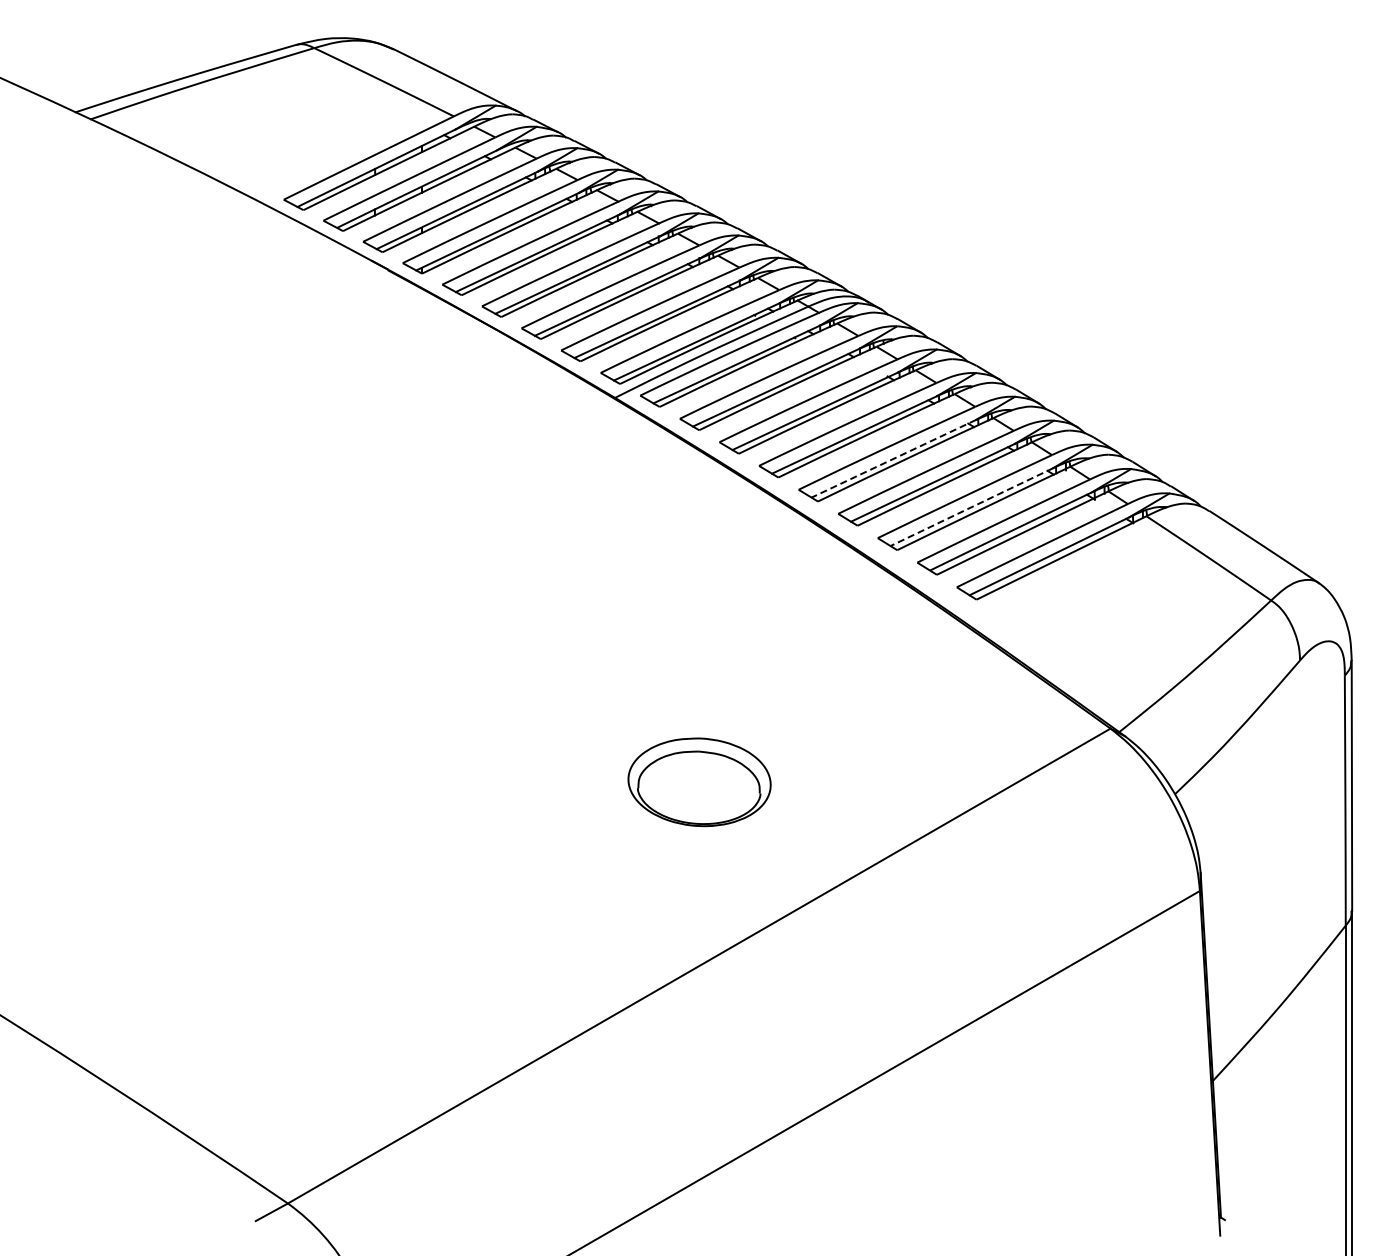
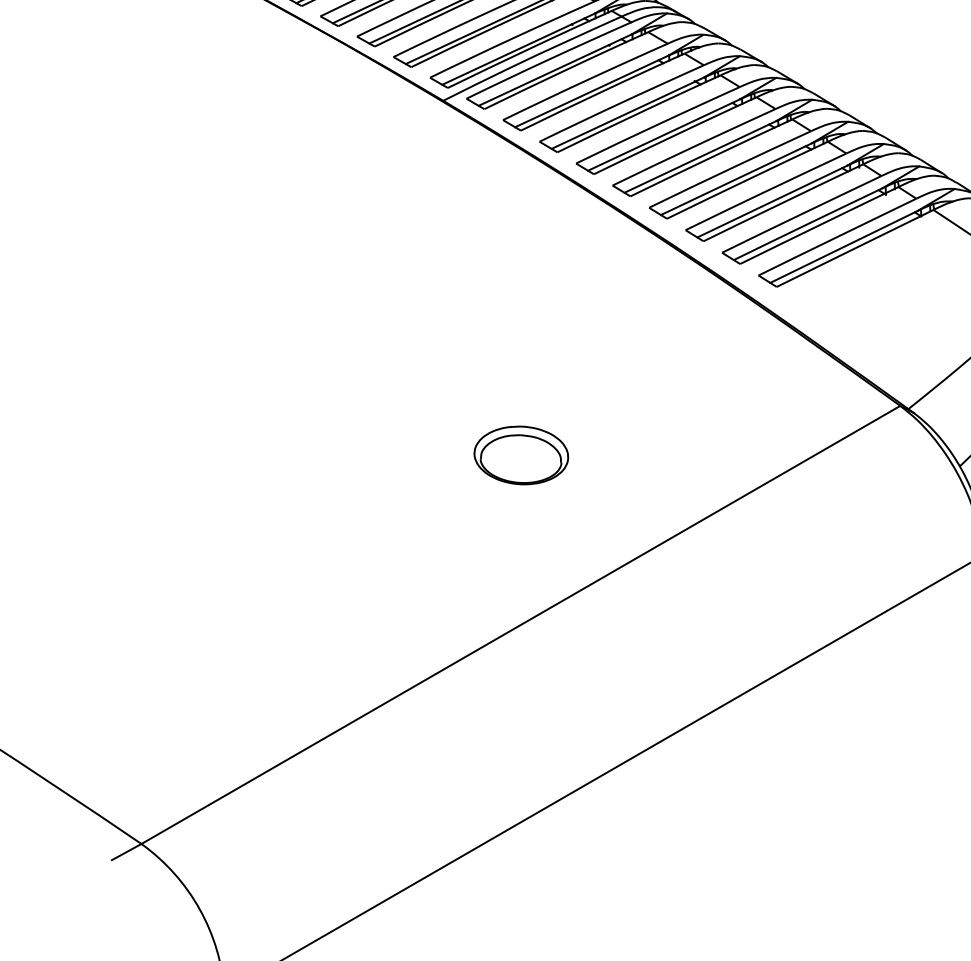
line: (893, 458) -> (700, 156), dashed -> solid
line: (971, 507) -> (772, 201), dashed -> solid
part: (699, 782) -> (521, 455), size x0.71

